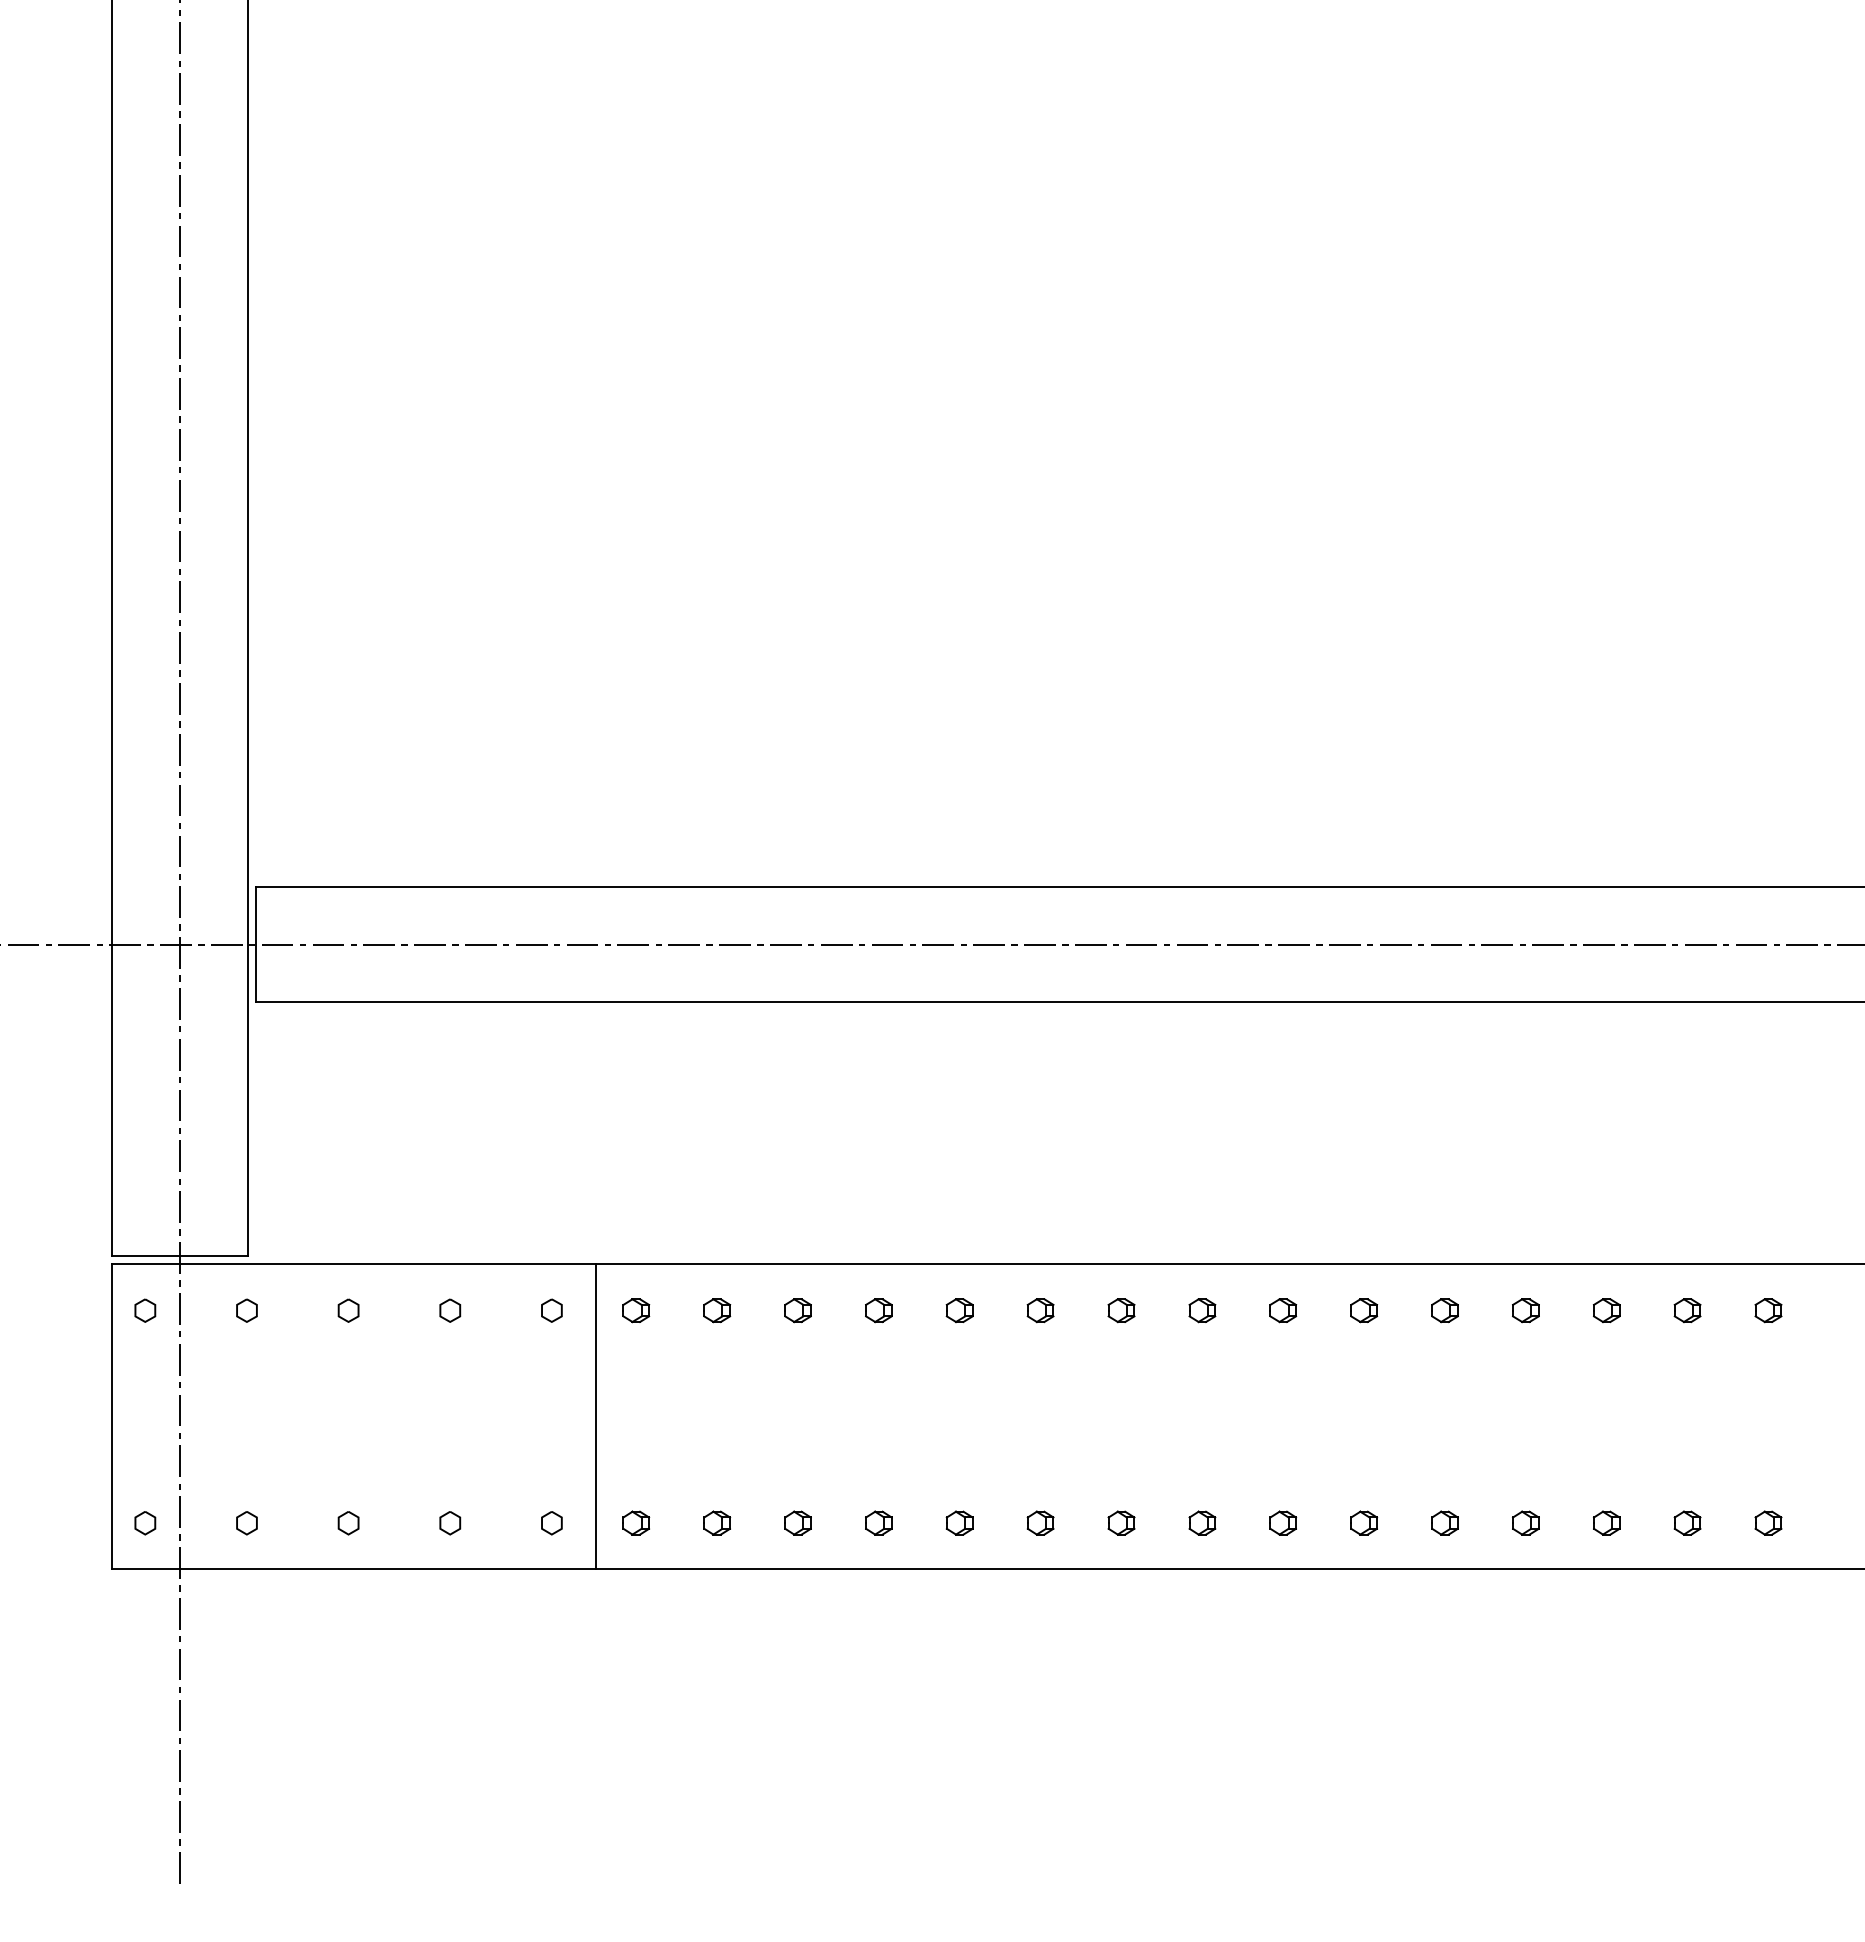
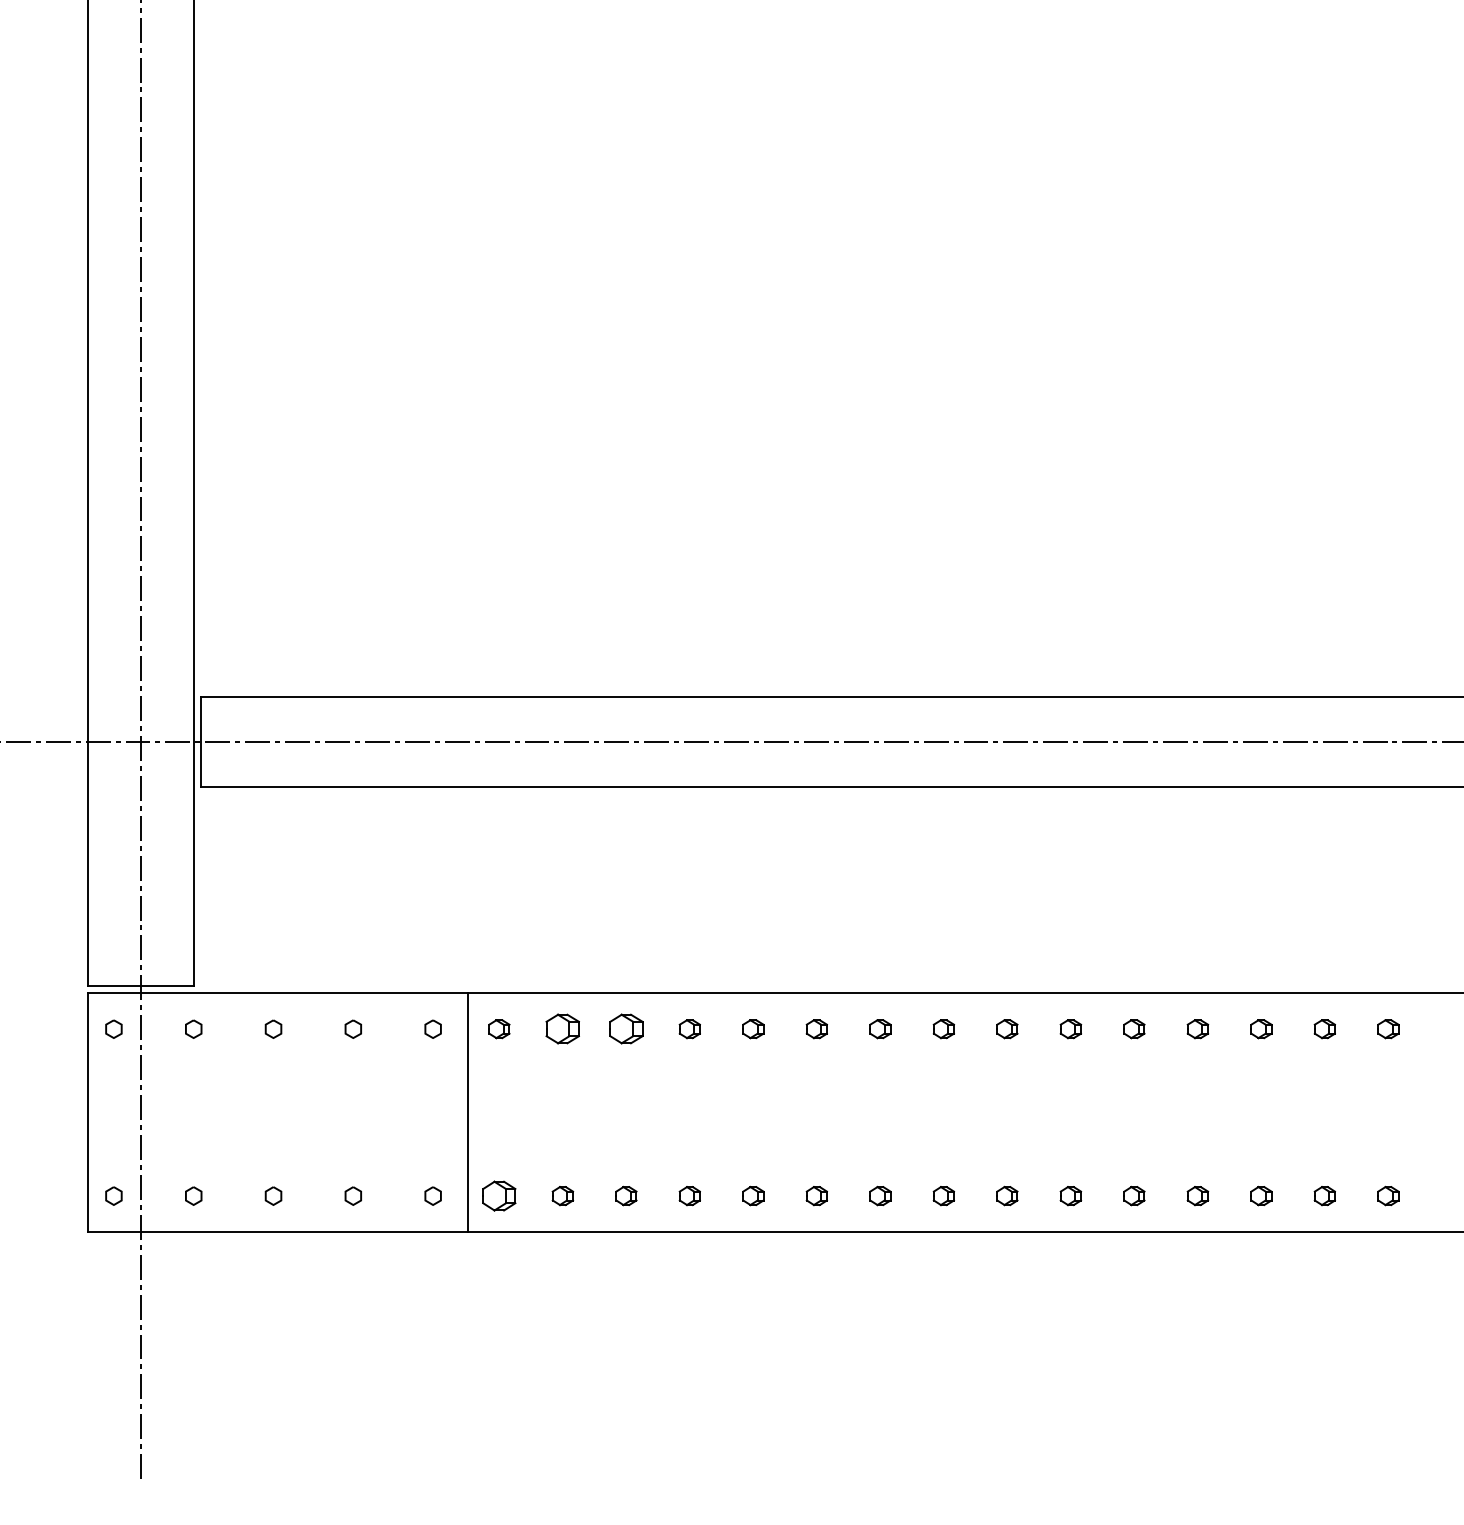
part: (717, 1310) -> (563, 1029), size x1.6
part: (797, 1310) -> (625, 1029), size x1.6
part: (636, 1522) -> (499, 1195), size x1.6

